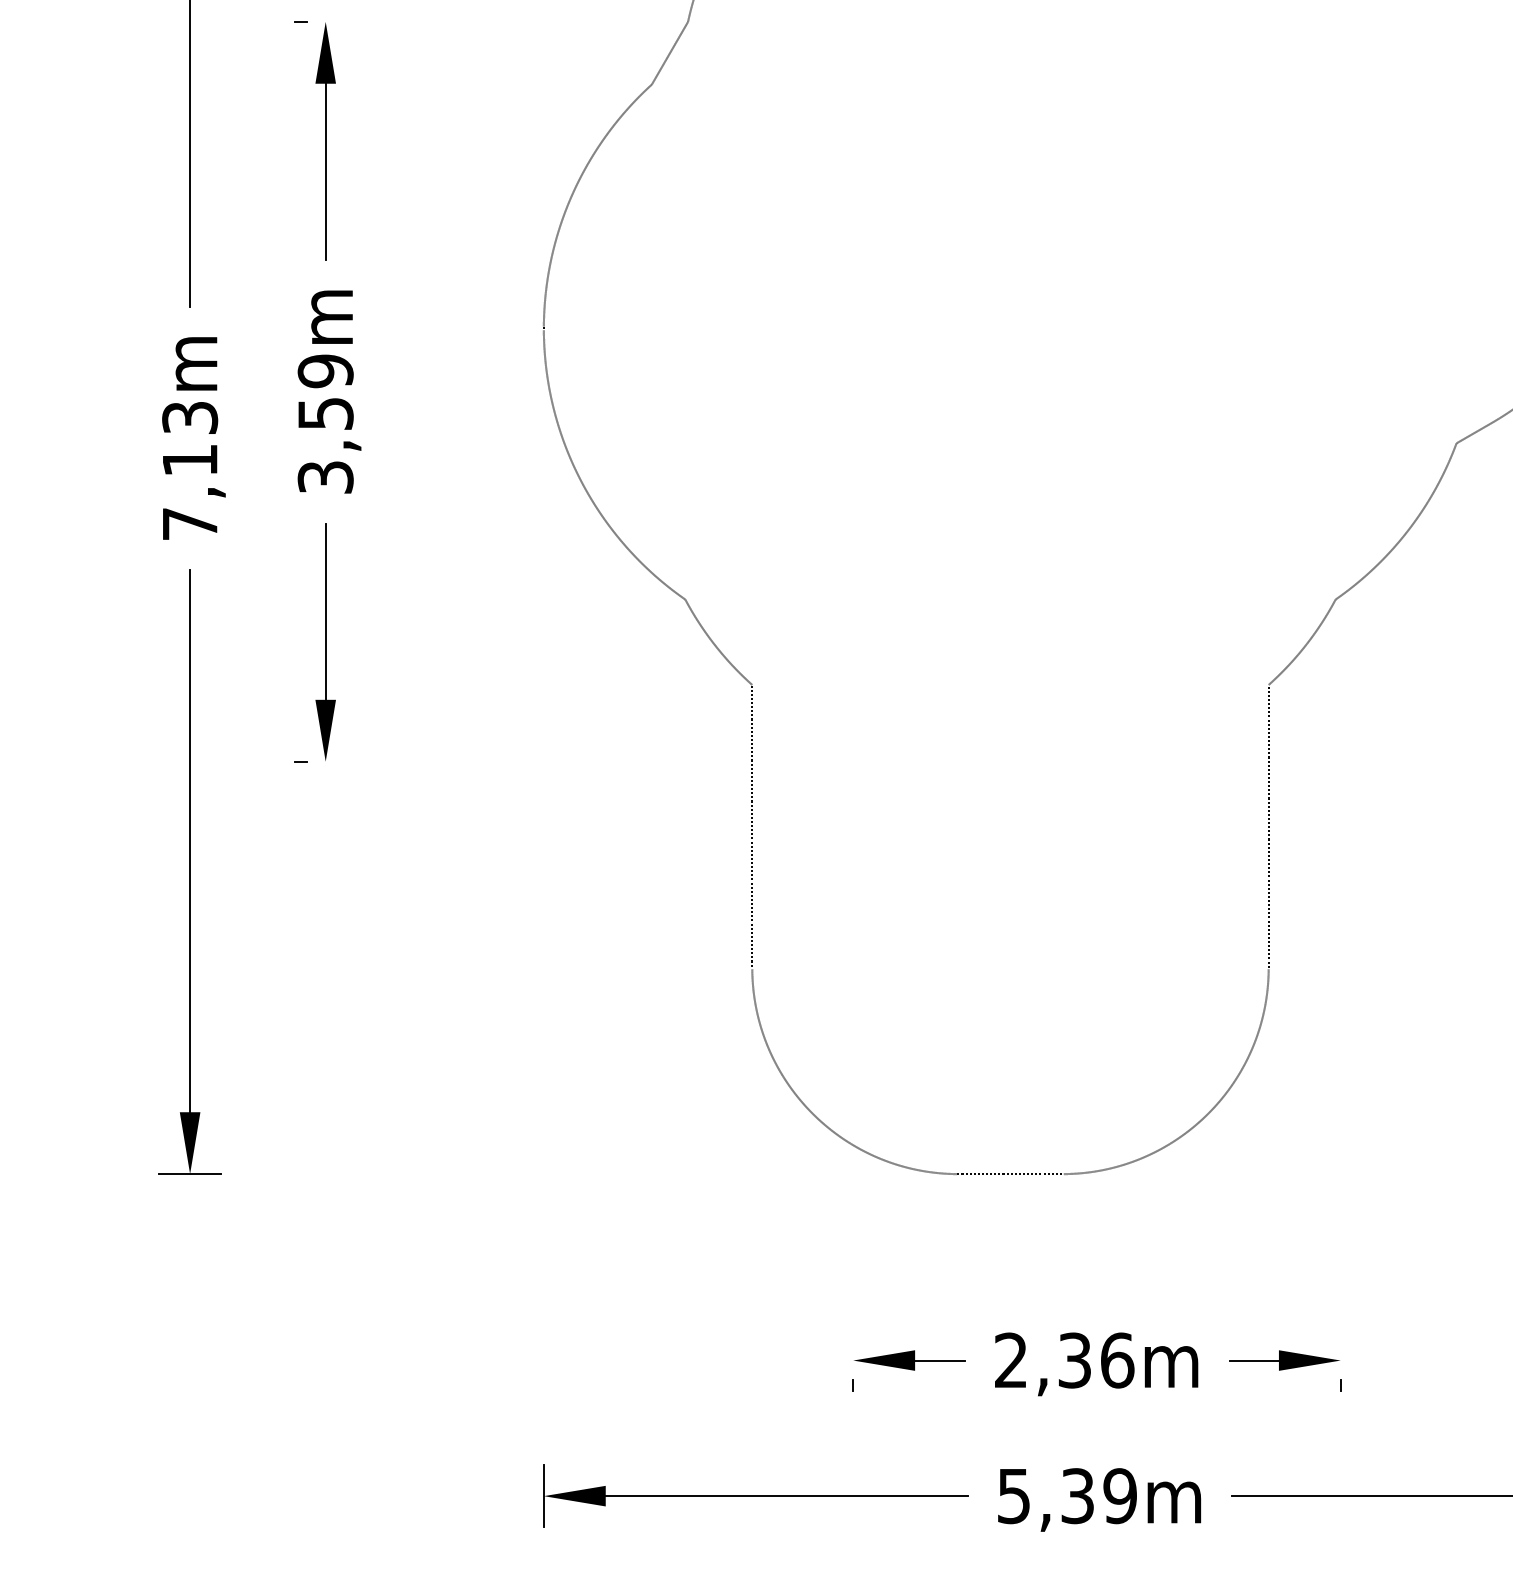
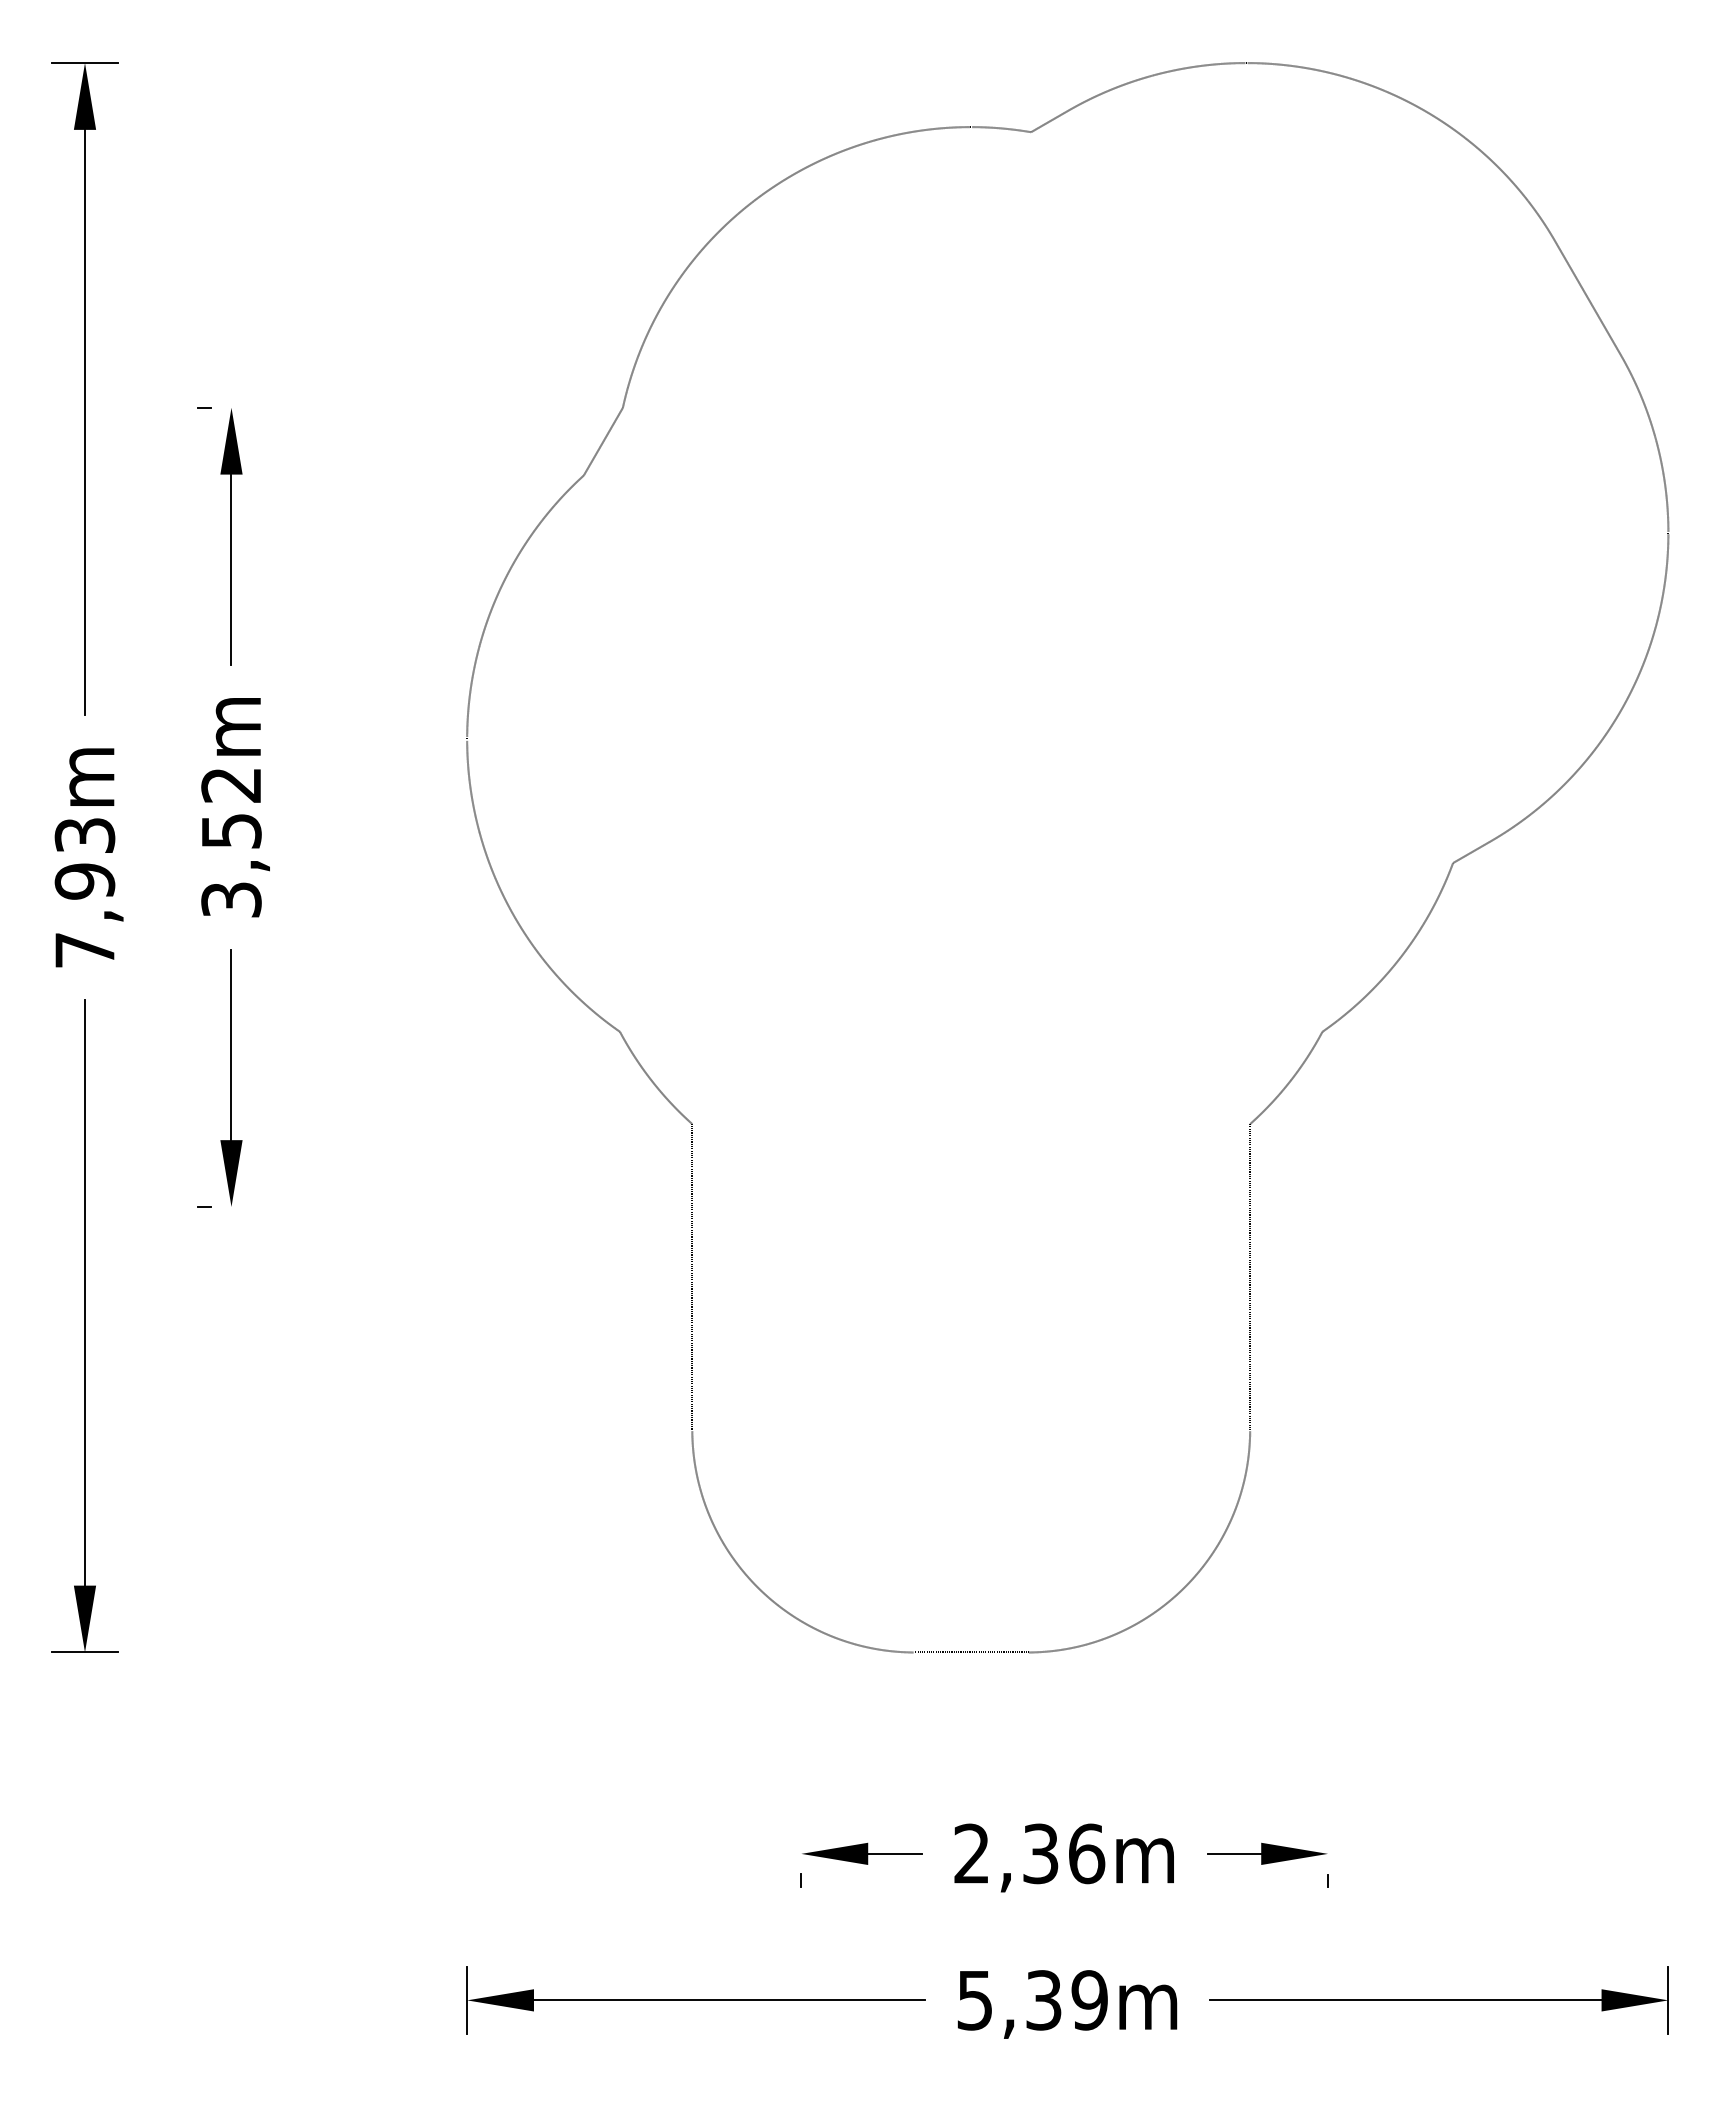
text: (325, 371) -> (231, 785), 3,59m -> 3,52m
text: (189, 460) -> (84, 881), 7,13m -> 7,93m

